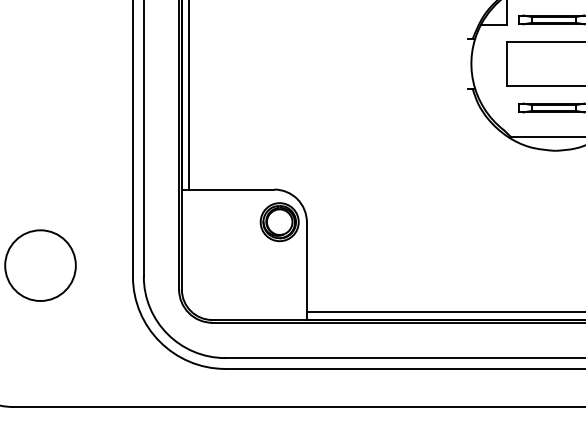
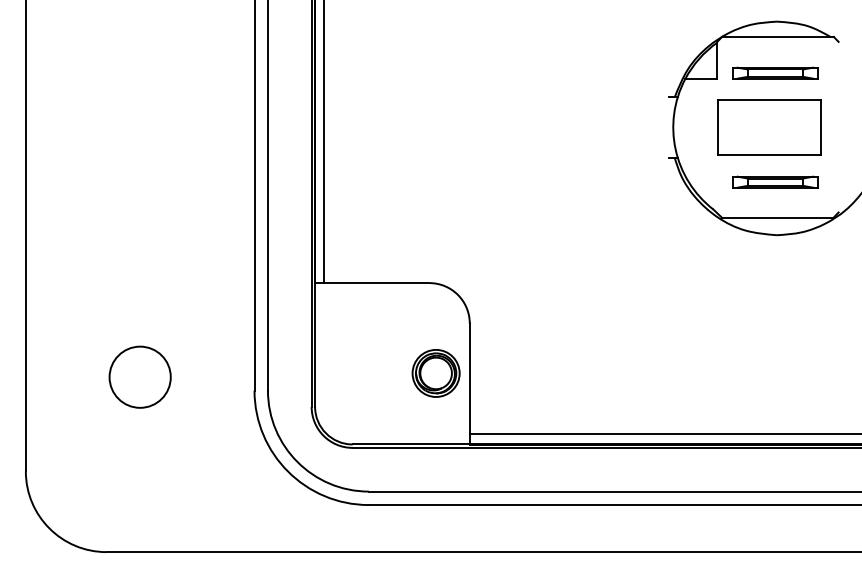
part: (279, 222) -> (435, 373), moved
circle: (39, 265) -> (139, 376), size x0.7

